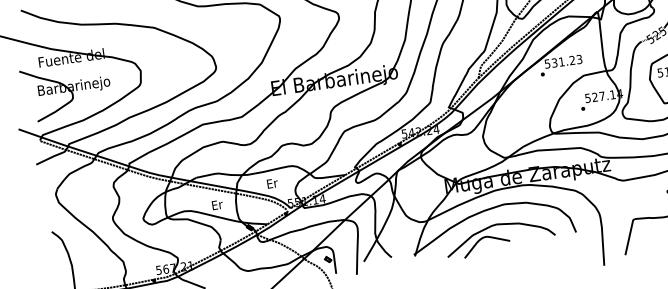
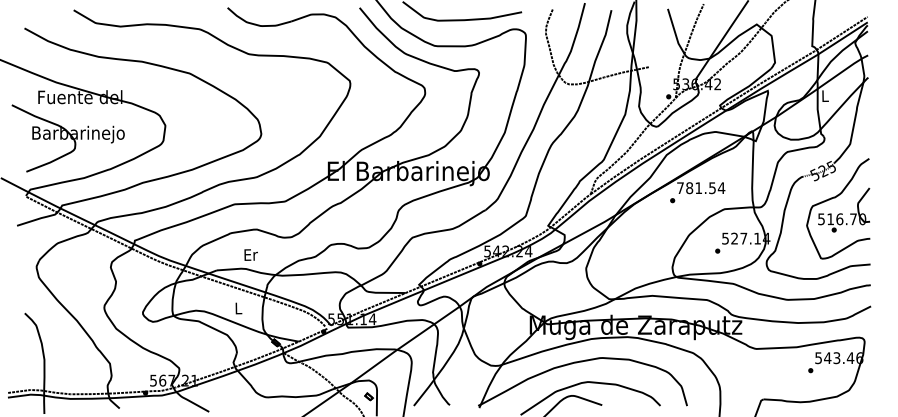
text: (563, 61) -> (701, 188), 531.23 -> 781.54
text: (271, 183) -> (250, 254), moved
text: (217, 205) -> (238, 308), Er -> L

